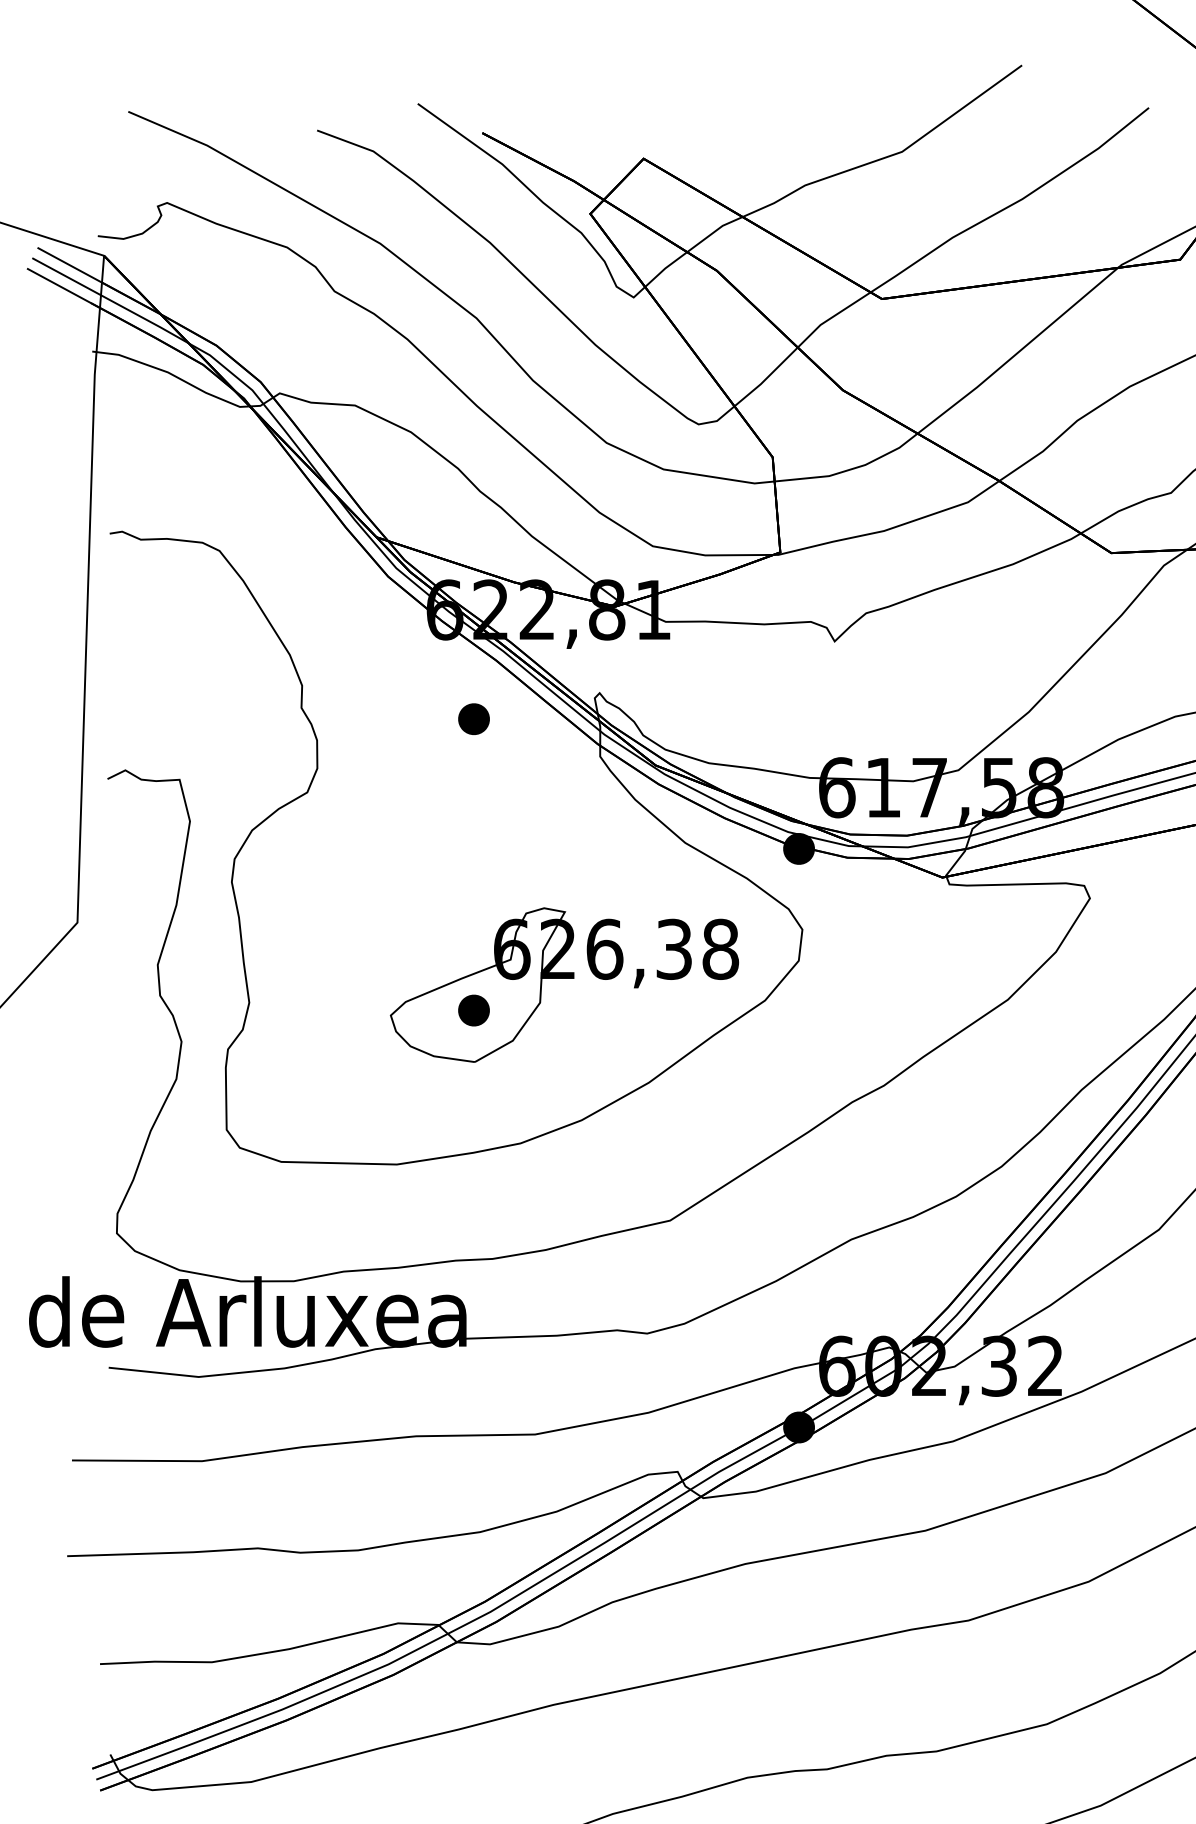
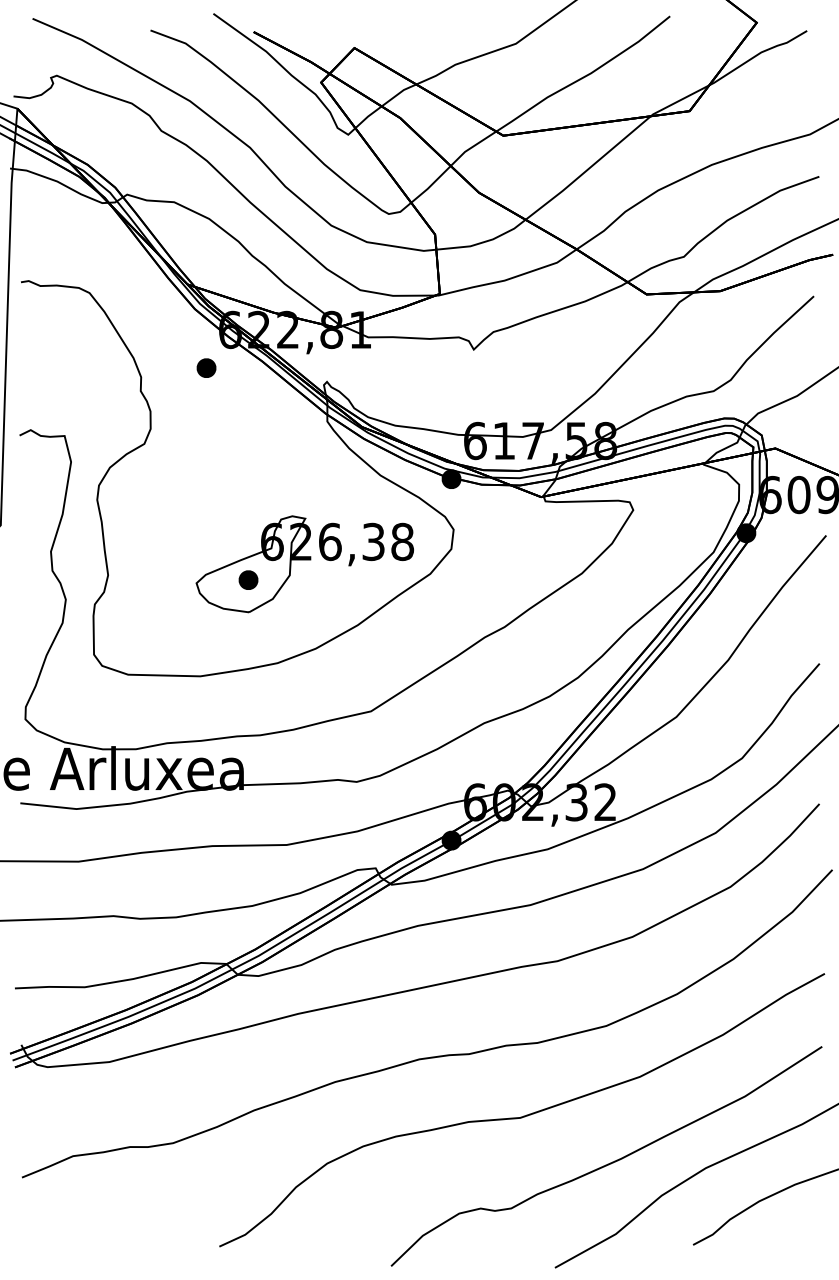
part: (473, 718) -> (206, 367), moved

